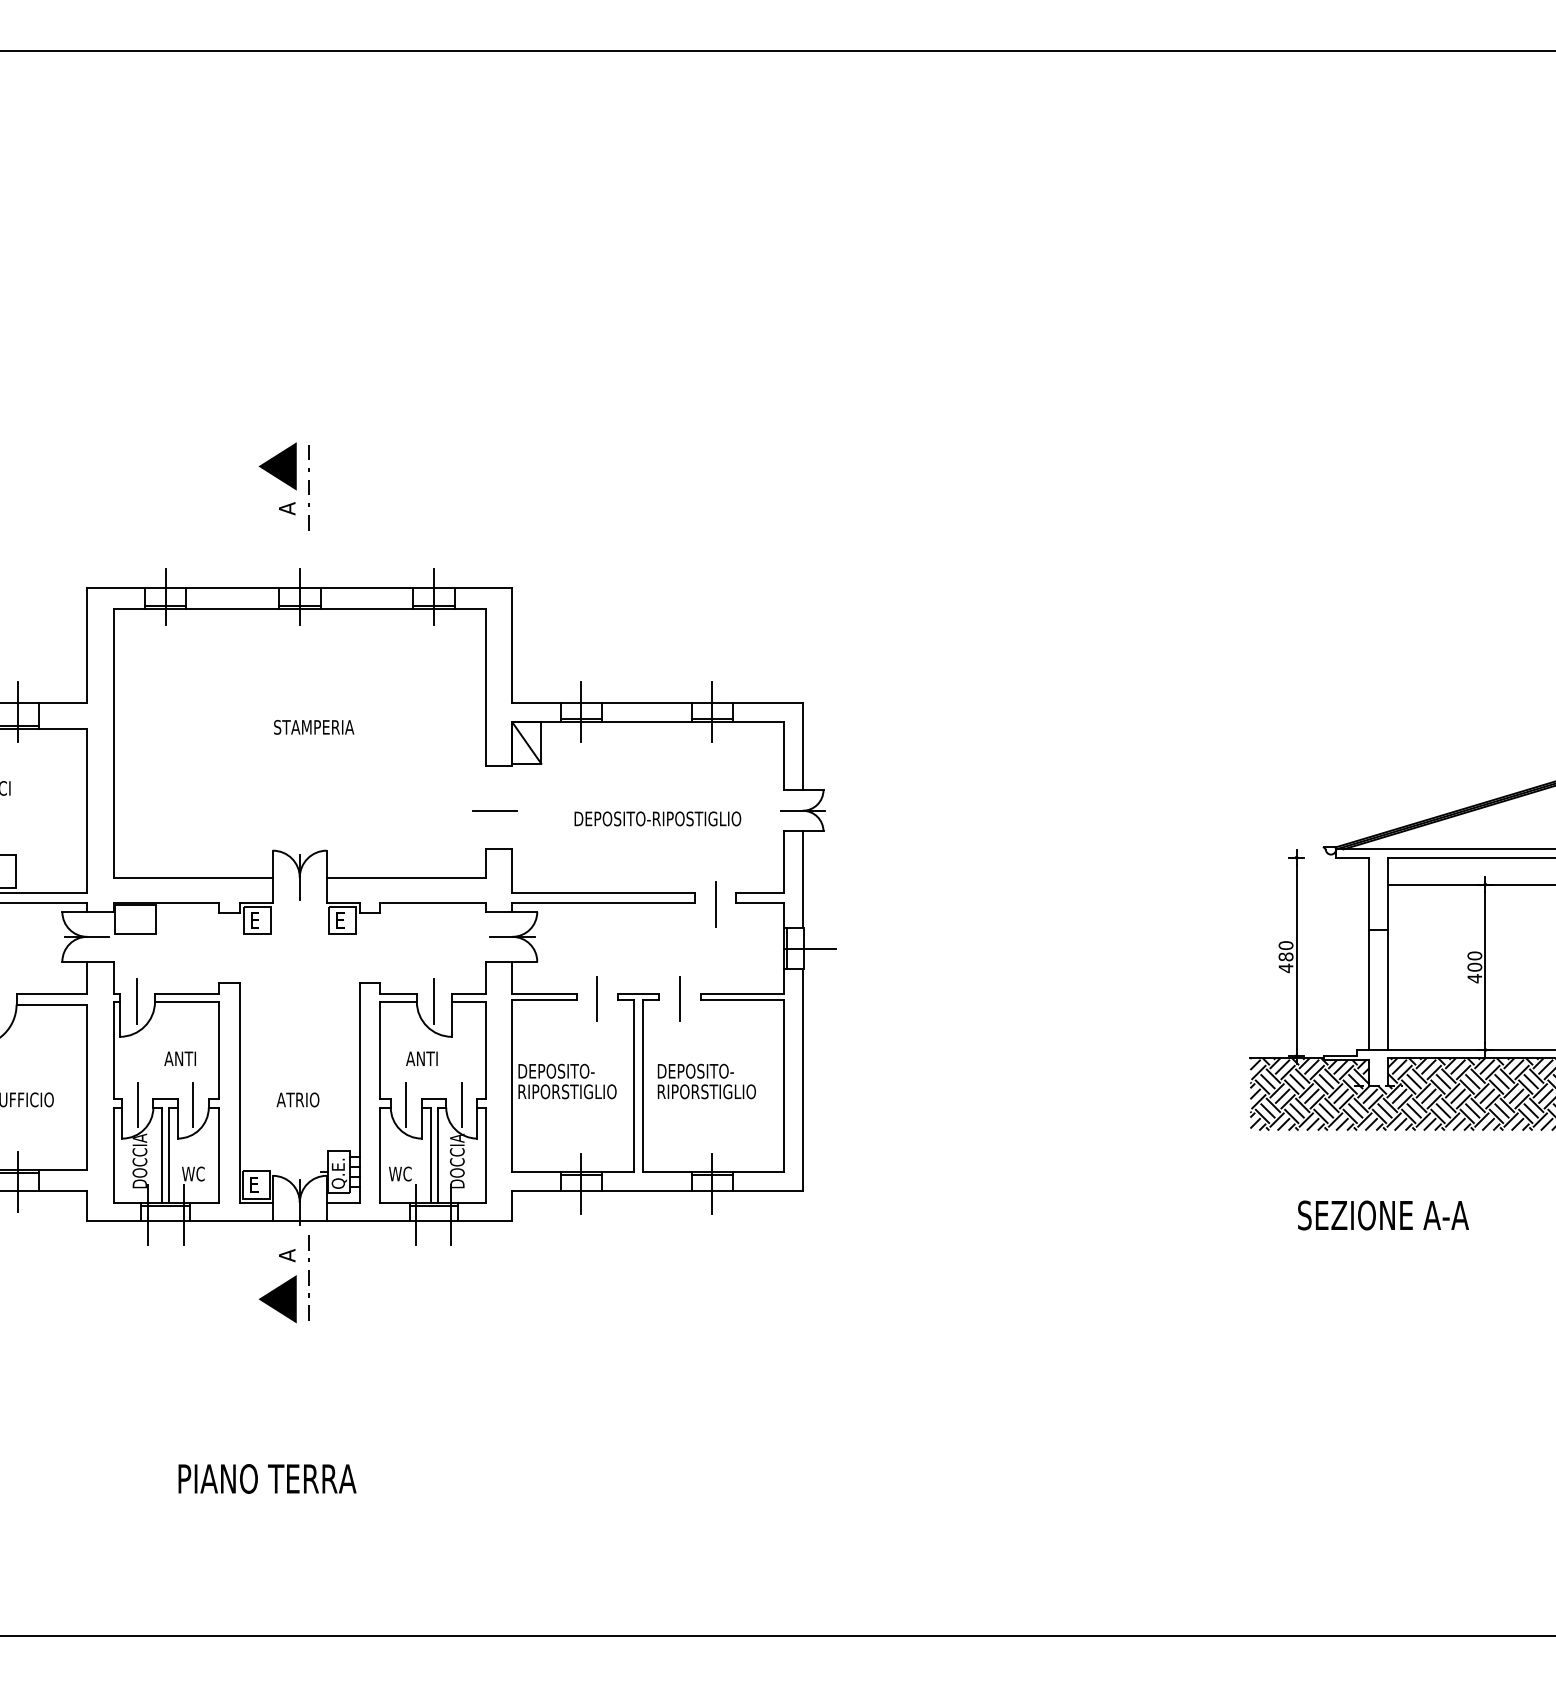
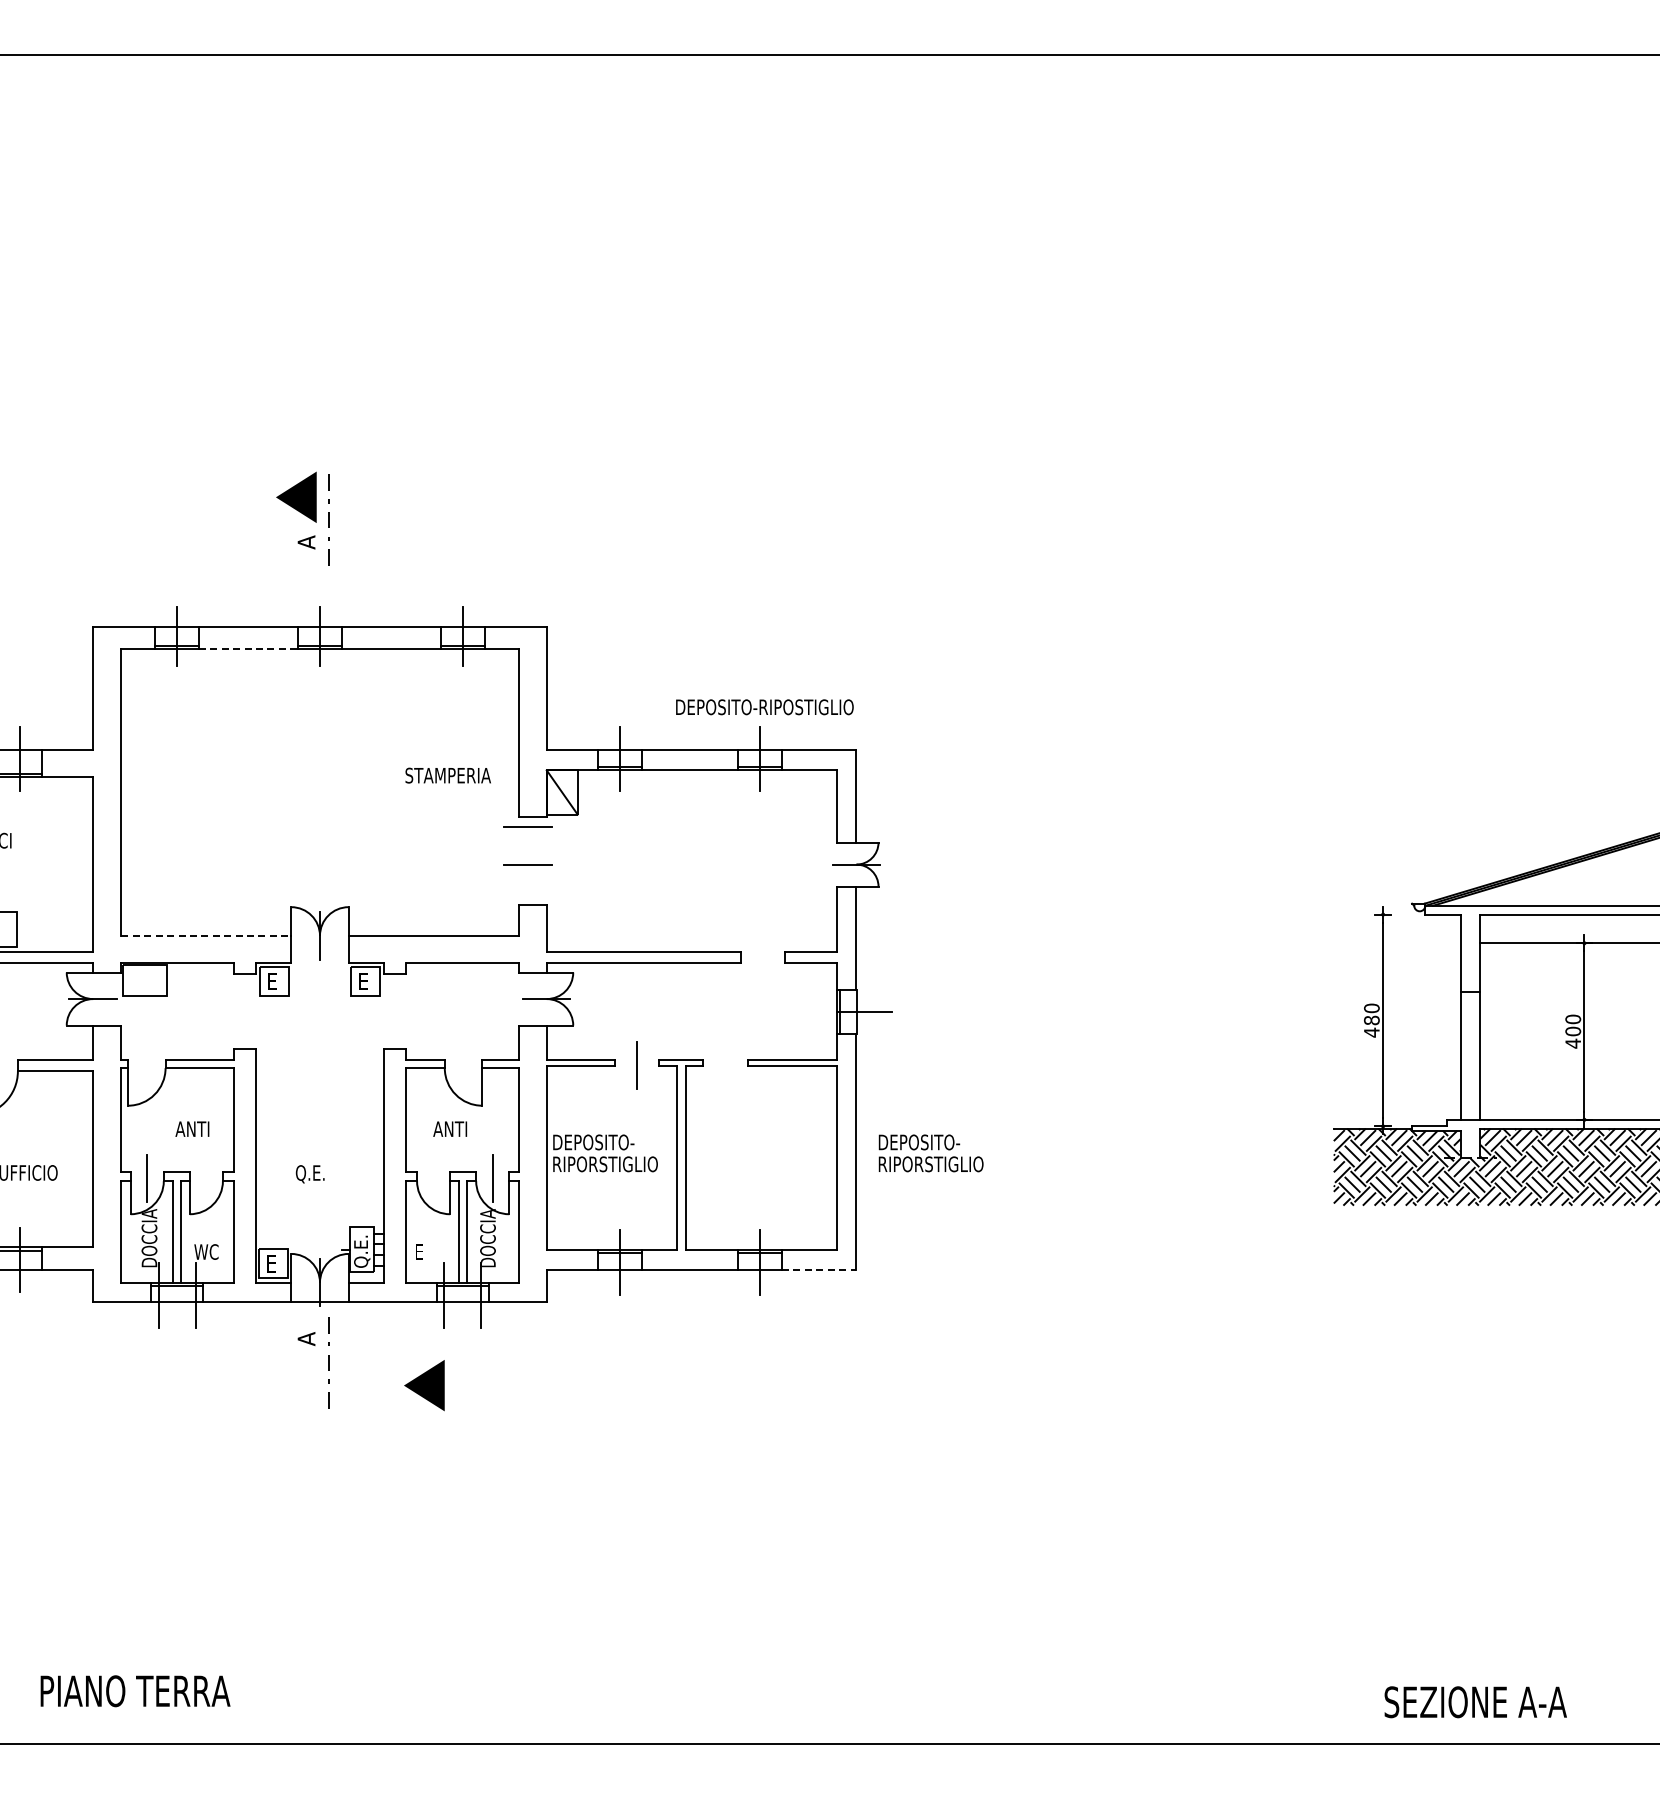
line: (232, 609) -> (248, 649), solid -> dashed
text: (313, 727) -> (447, 775), moved
line: (494, 775) -> (527, 826), added
text: (657, 819) -> (764, 707), moved
line: (193, 877) -> (206, 935), solid -> dashed
line: (715, 904) -> (763, 964), removed
line: (680, 999) -> (725, 1065), removed
line: (137, 1001) -> (146, 1067), removed
line: (434, 1001) -> (463, 1067), removed
text: (706, 1081) -> (930, 1153), moved
text: (297, 1101) -> (317, 1174), ATRIO -> Q.E.
line: (193, 1105) -> (206, 1178), removed
line: (406, 1105) -> (433, 1178), removed
text: (400, 1173) -> (427, 1251), WC -> E
line: (768, 1190) -> (819, 1269), solid -> dashed
text: (1383, 1215) -> (1475, 1702), moved
line: (277, 1299) -> (424, 1385), moved
text: (267, 1479) -> (135, 1691), moved

